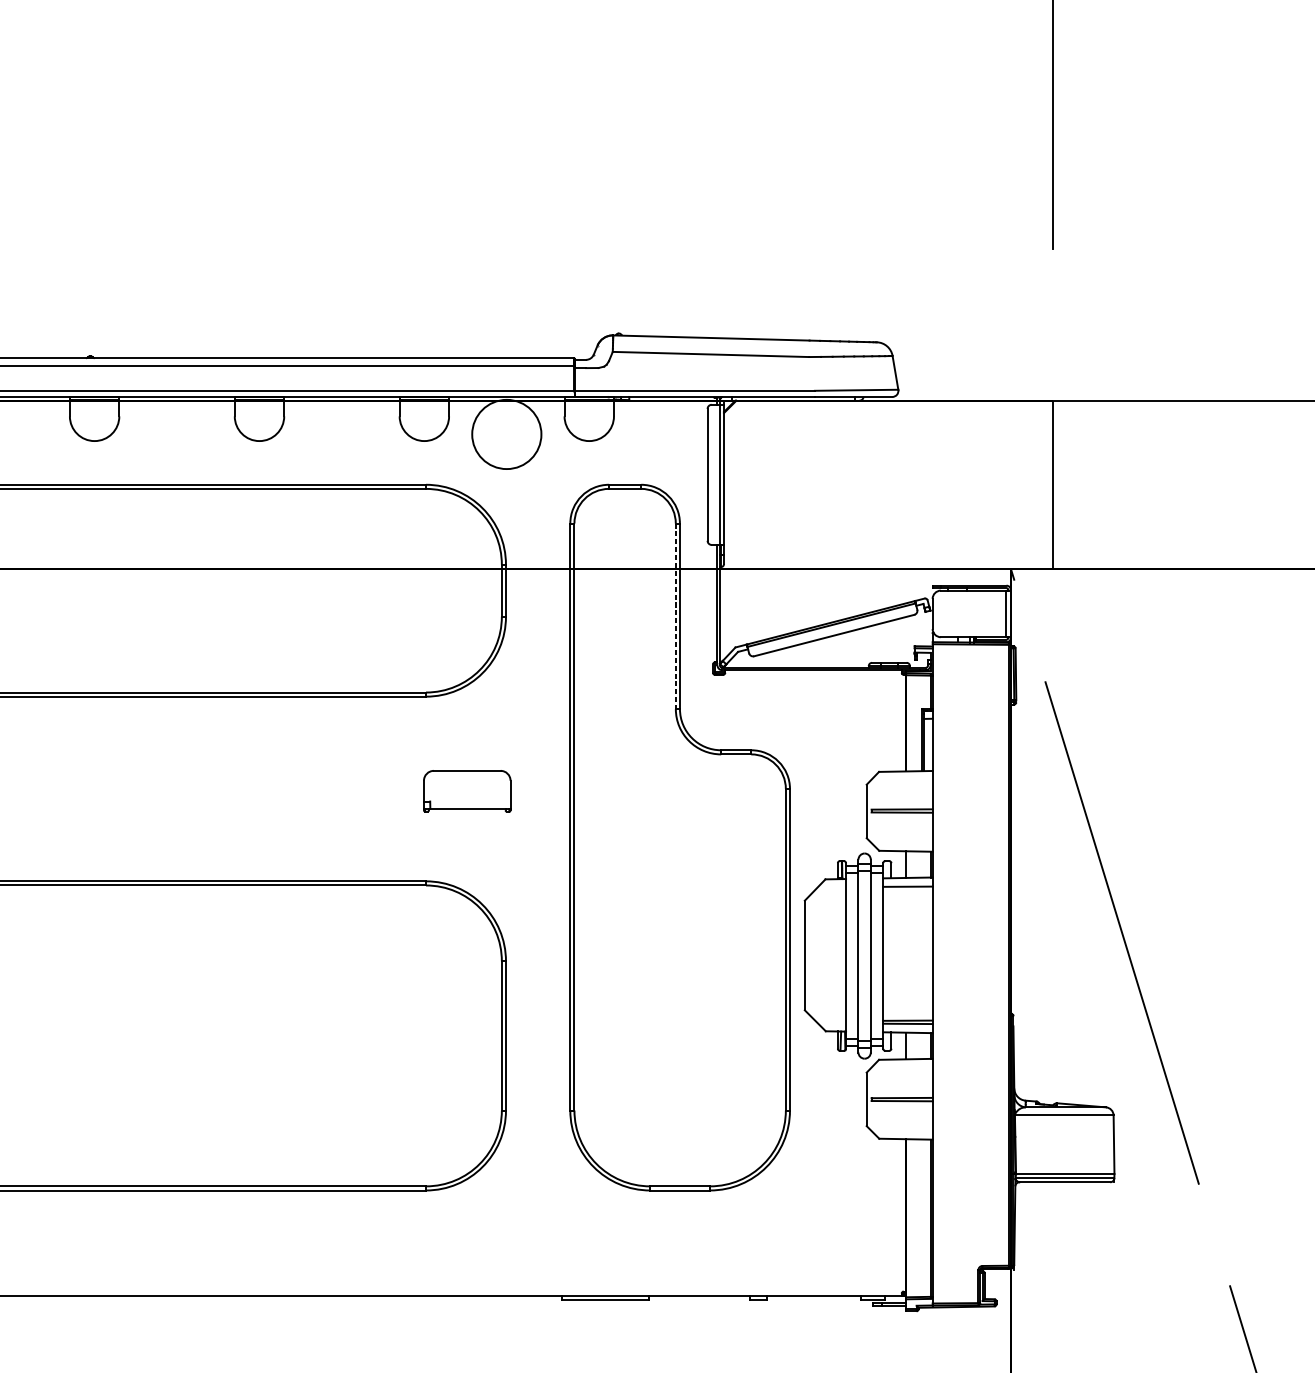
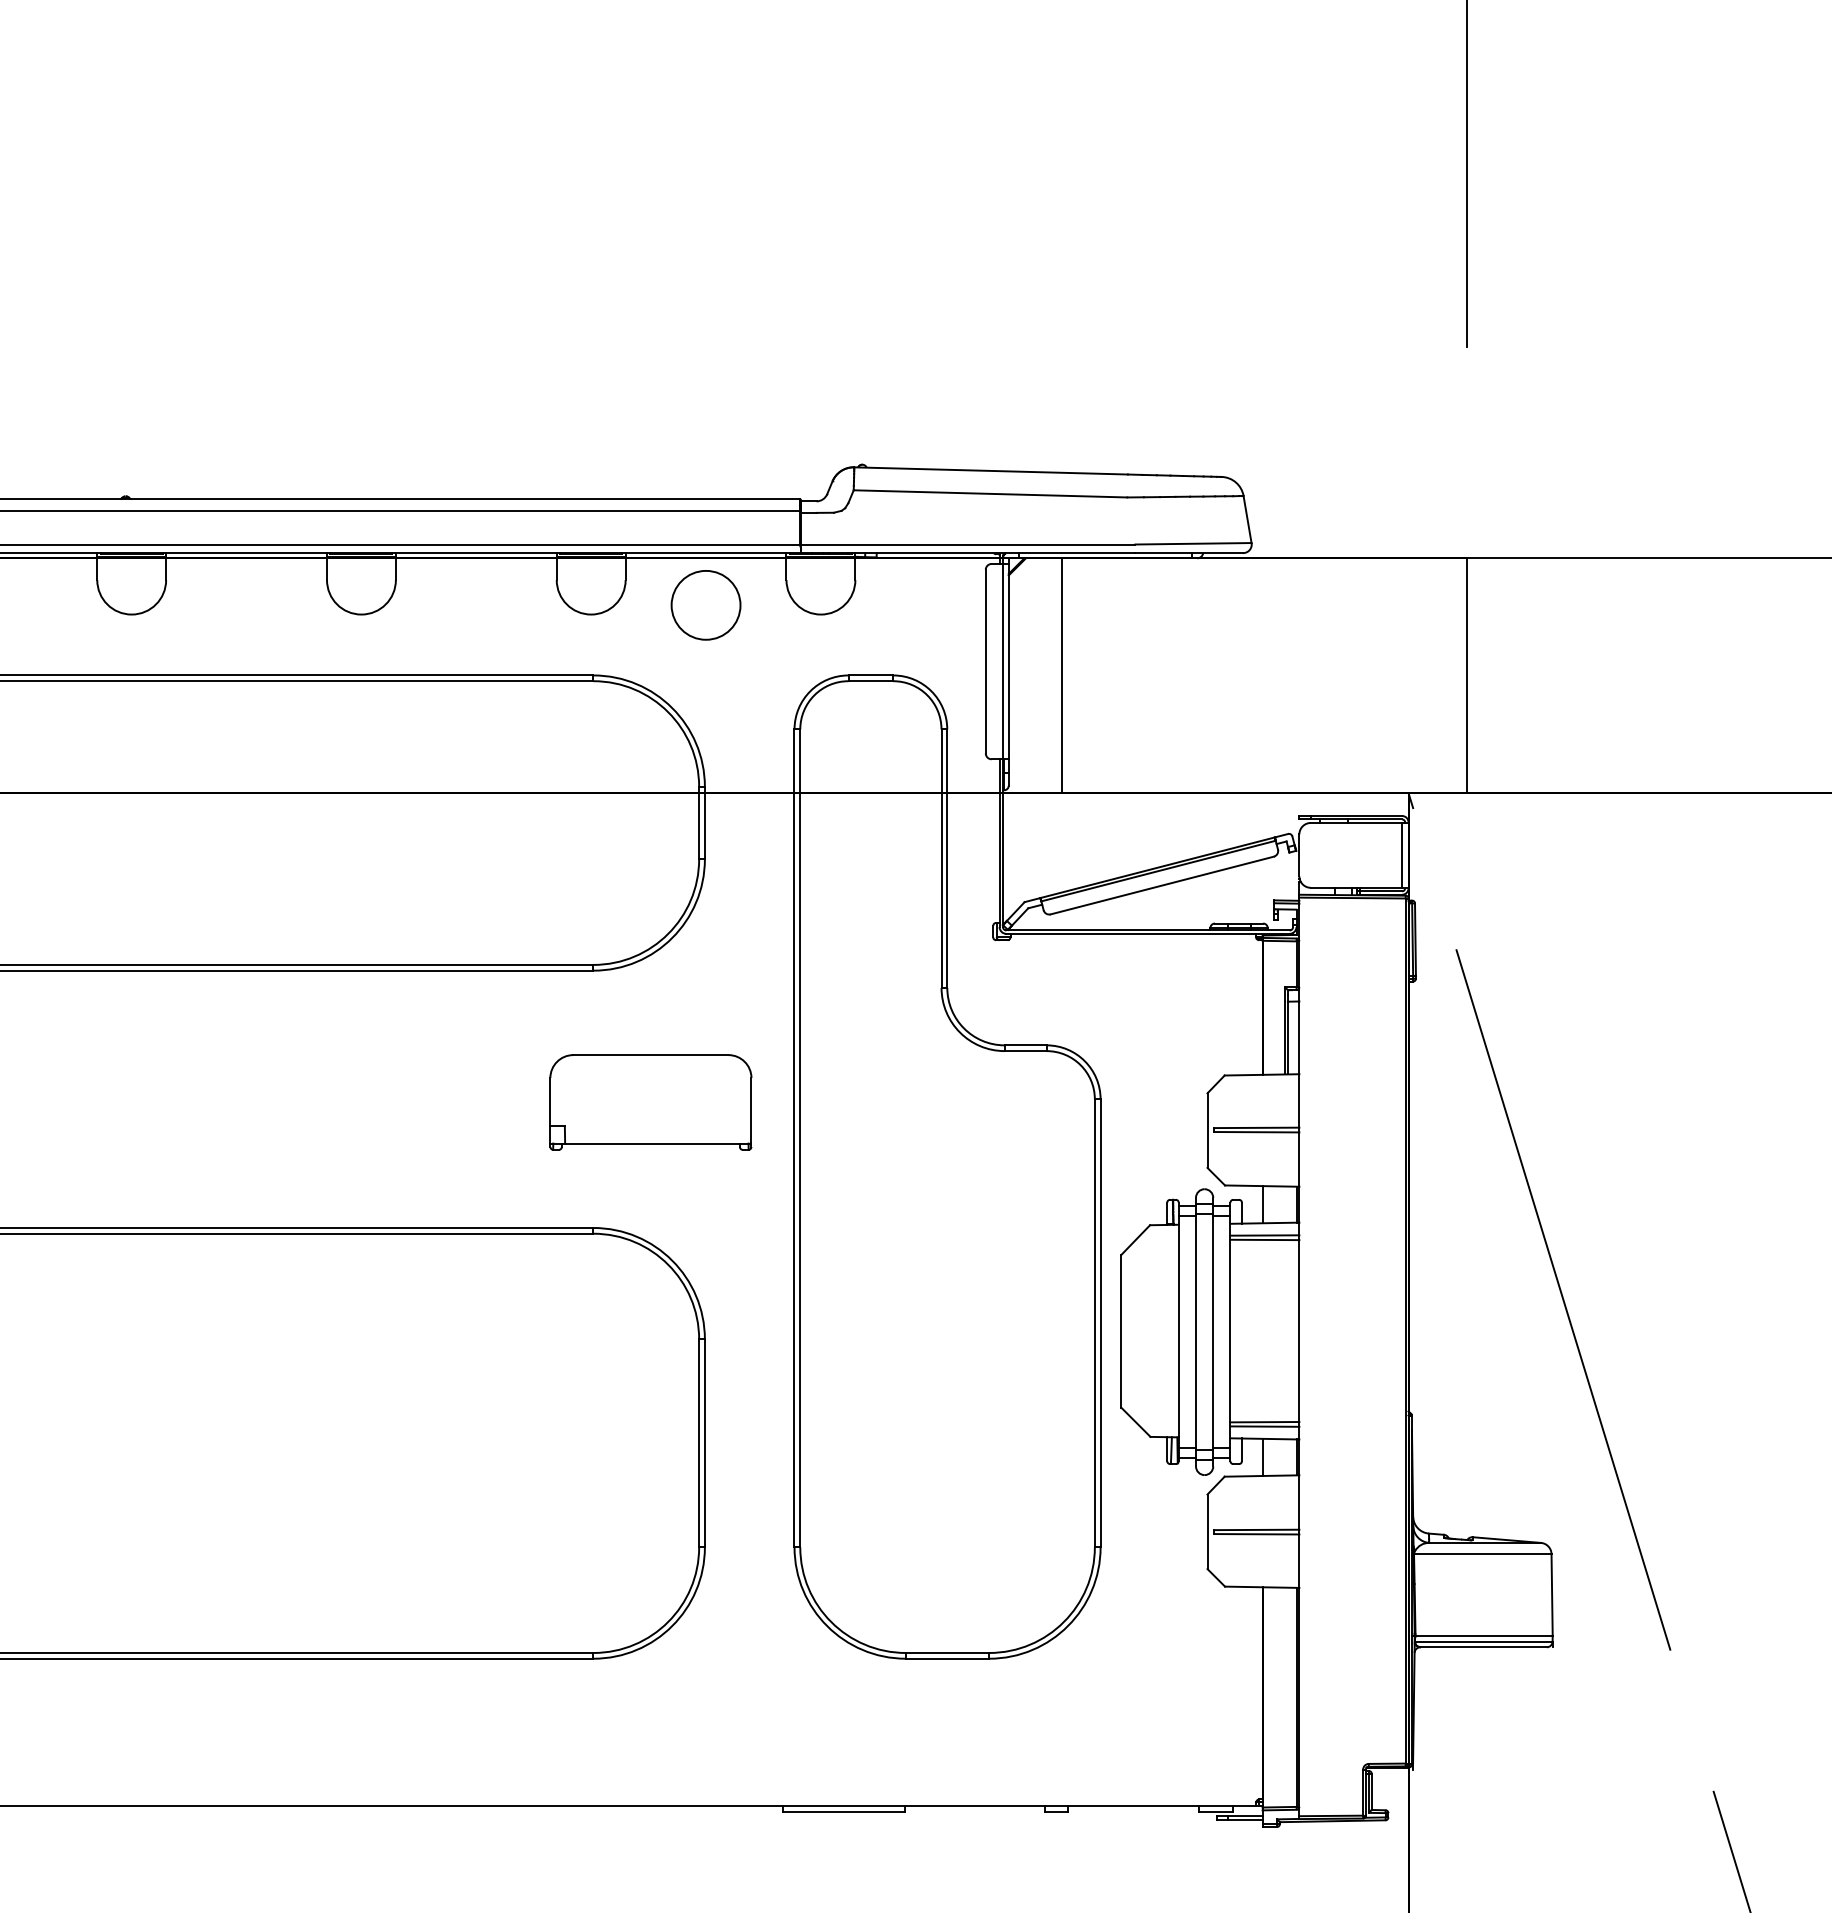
circle: (506, 433) -> (705, 604), size x0.71
line: (762, 484) -> (1062, 675), added
line: (675, 616) -> (941, 859), dashed -> solid
part: (466, 791) -> (650, 1102), size x1.67
line: (907, 889) -> (1264, 1239), added

